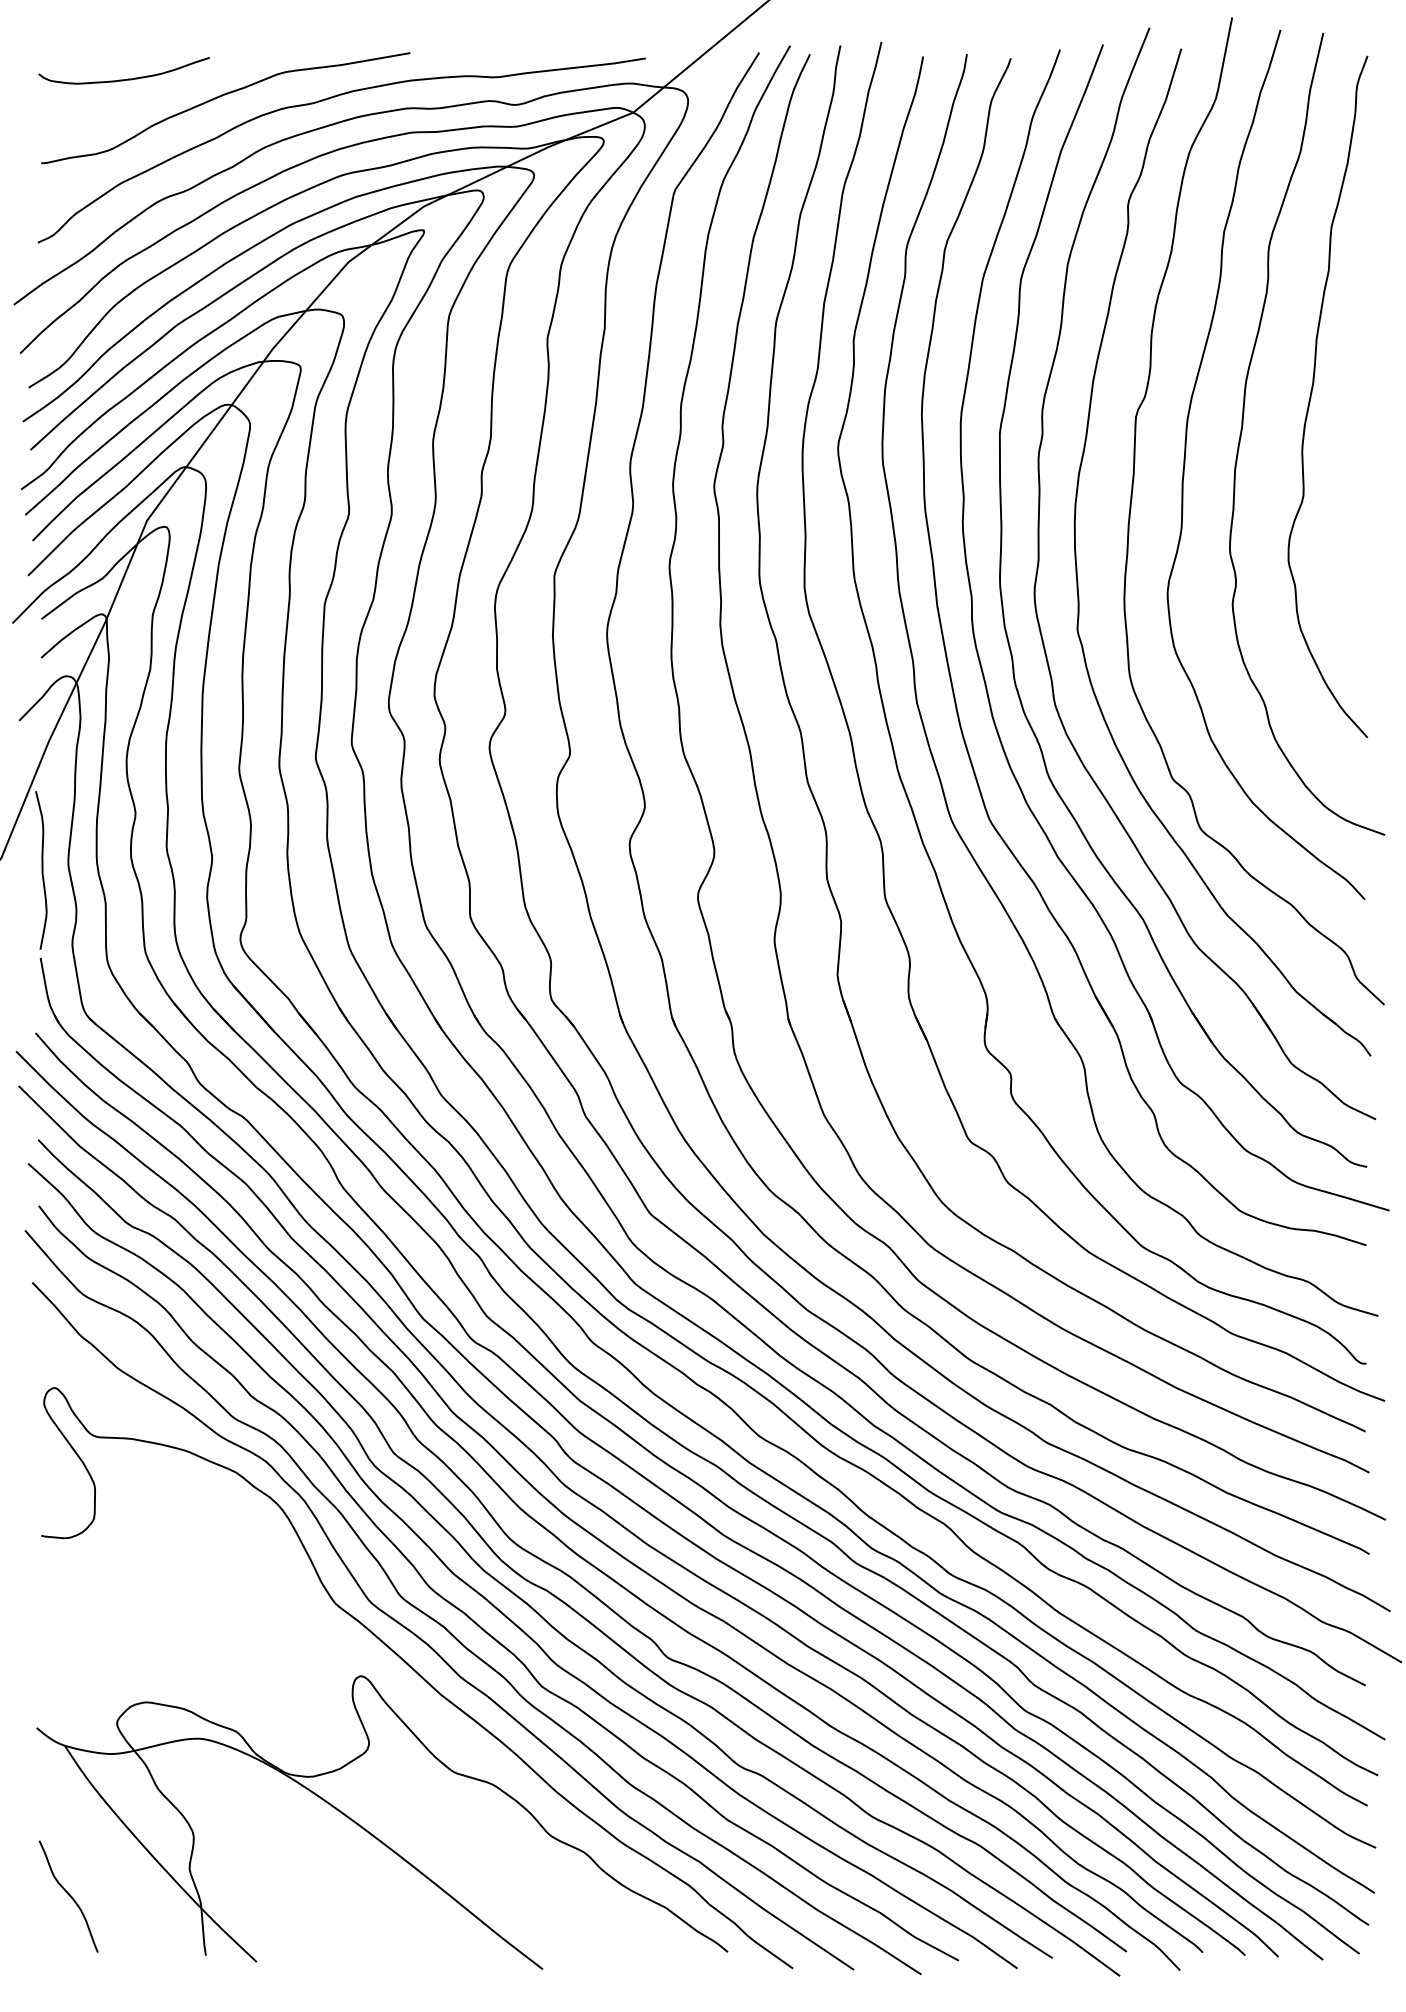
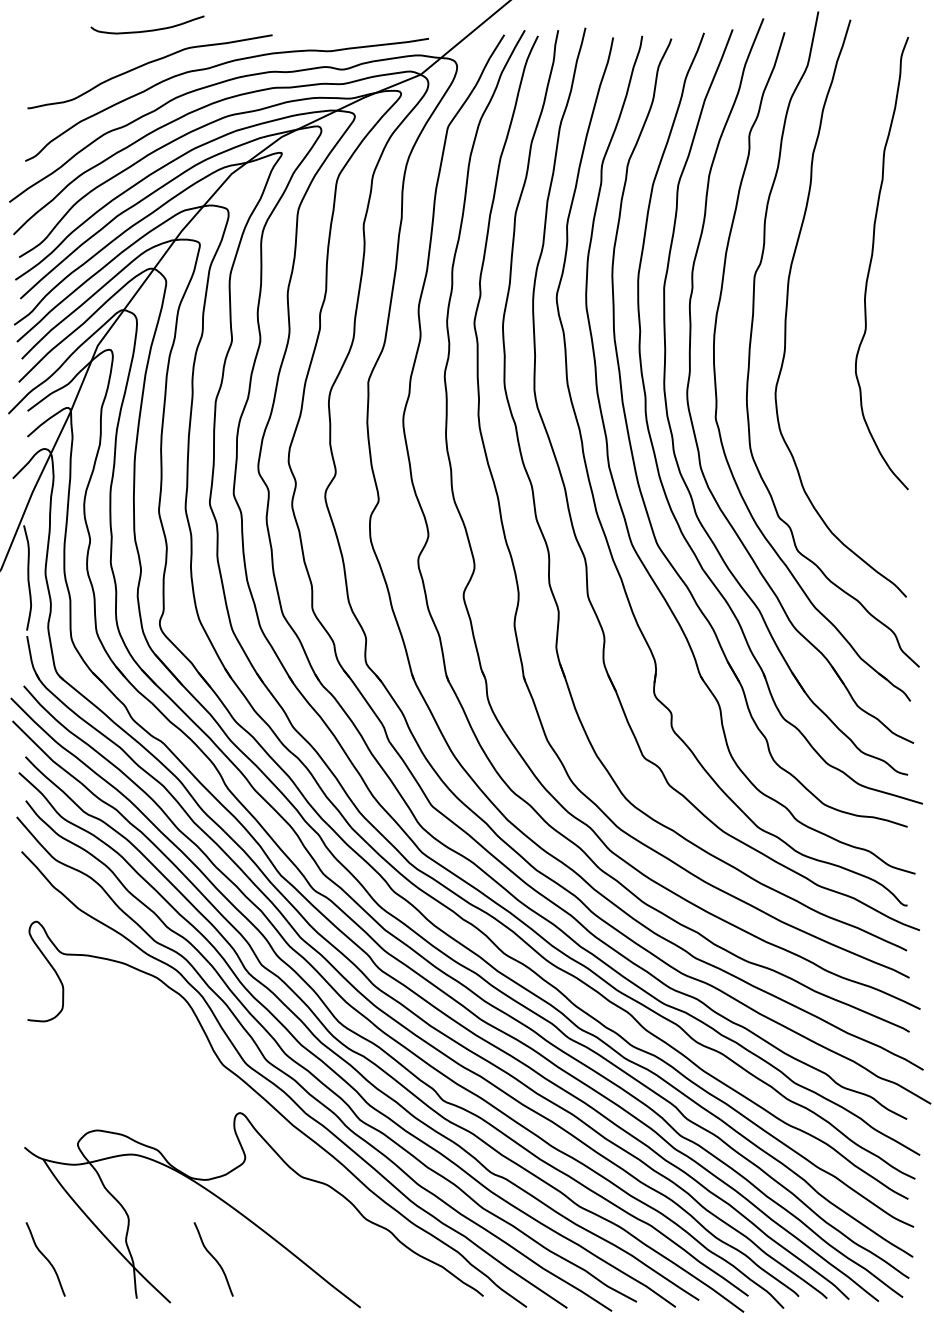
curve: (128, 77) -> (150, 29), moved
curve: (1244, 424) -> (826, 281), removed
curve: (321, 1895) -> (213, 1258), added

